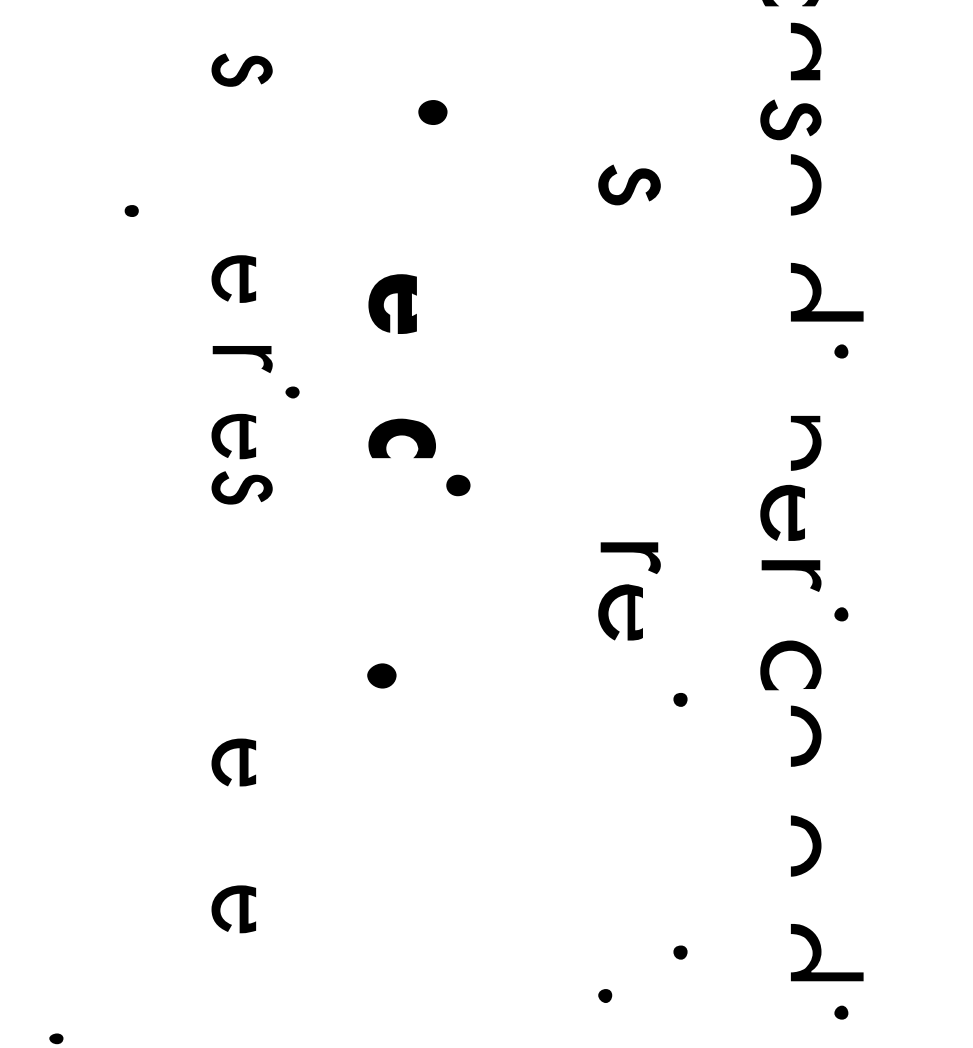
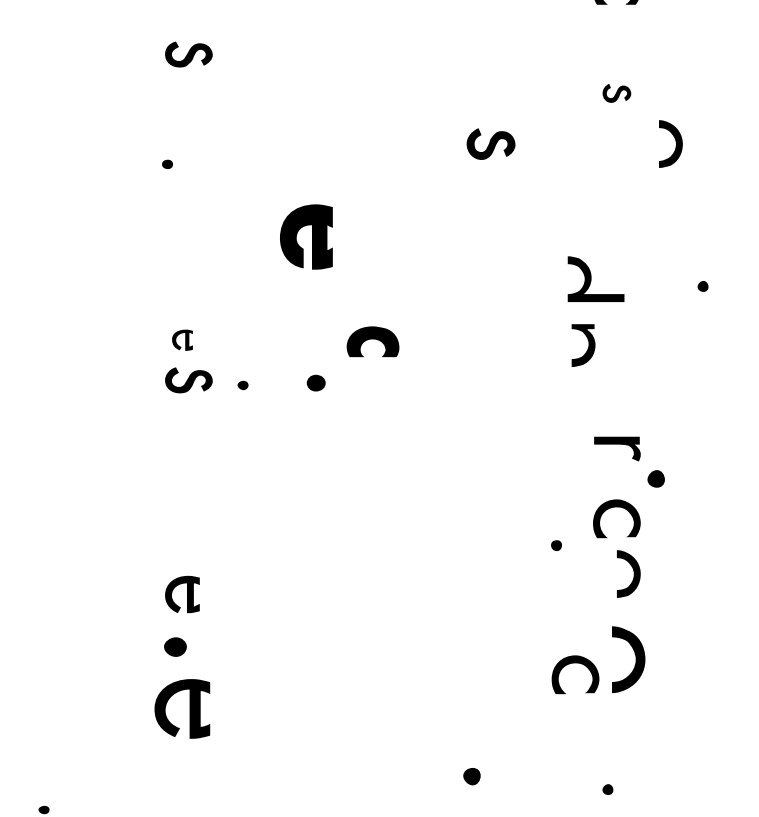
fill: (805, 51) -> (628, 39), removed
fill: (432, 112) -> (337, 87), removed
part: (790, 119) -> (616, 93), size x0.6
part: (806, 184) -> (671, 143), moved
part: (131, 210) -> (167, 164), moved
part: (233, 278) -> (182, 217), removed
part: (827, 291) -> (596, 278), moved
part: (392, 303) -> (306, 236), size x1.4
part: (841, 351) -> (703, 286), moved
fill: (242, 359) -> (189, 280), removed
part: (292, 392) -> (243, 385), moved
part: (233, 436) -> (182, 340), size x0.6
part: (401, 438) -> (372, 341), moved
part: (806, 443) -> (583, 345), moved
part: (458, 485) -> (316, 383), moved
fill: (782, 512) -> (610, 399), removed
fill: (630, 558) -> (491, 435), removed
fill: (620, 612) -> (484, 477), removed
part: (841, 614) -> (656, 479), size x1.6
part: (381, 675) -> (175, 646), moved
part: (680, 699) -> (556, 545), moved
part: (806, 845) -> (629, 659), size x1.4
part: (733, 851) -> (572, 663), added
part: (233, 909) -> (182, 709), size x1.6
fill: (680, 952) -> (530, 742), removed
fill: (826, 952) -> (644, 742), removed
part: (605, 995) -> (472, 776), size x1.6
part: (841, 1012) -> (608, 789), moved

